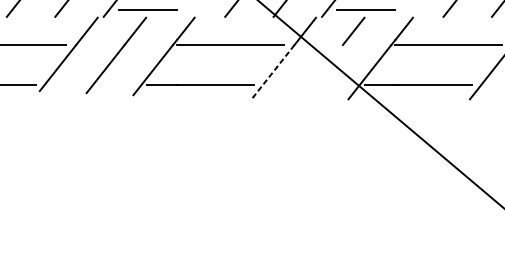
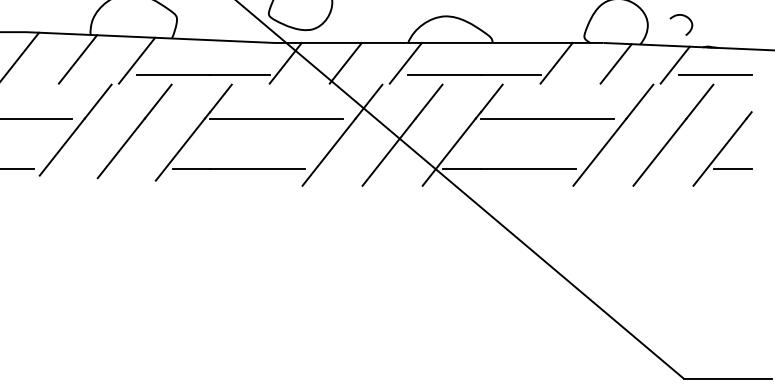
line: (201, 9) -> (240, 74), added
line: (419, 9) -> (510, 74), added
line: (320, 71) -> (388, 151), added
line: (273, 72) -> (329, 152), dashed -> solid

